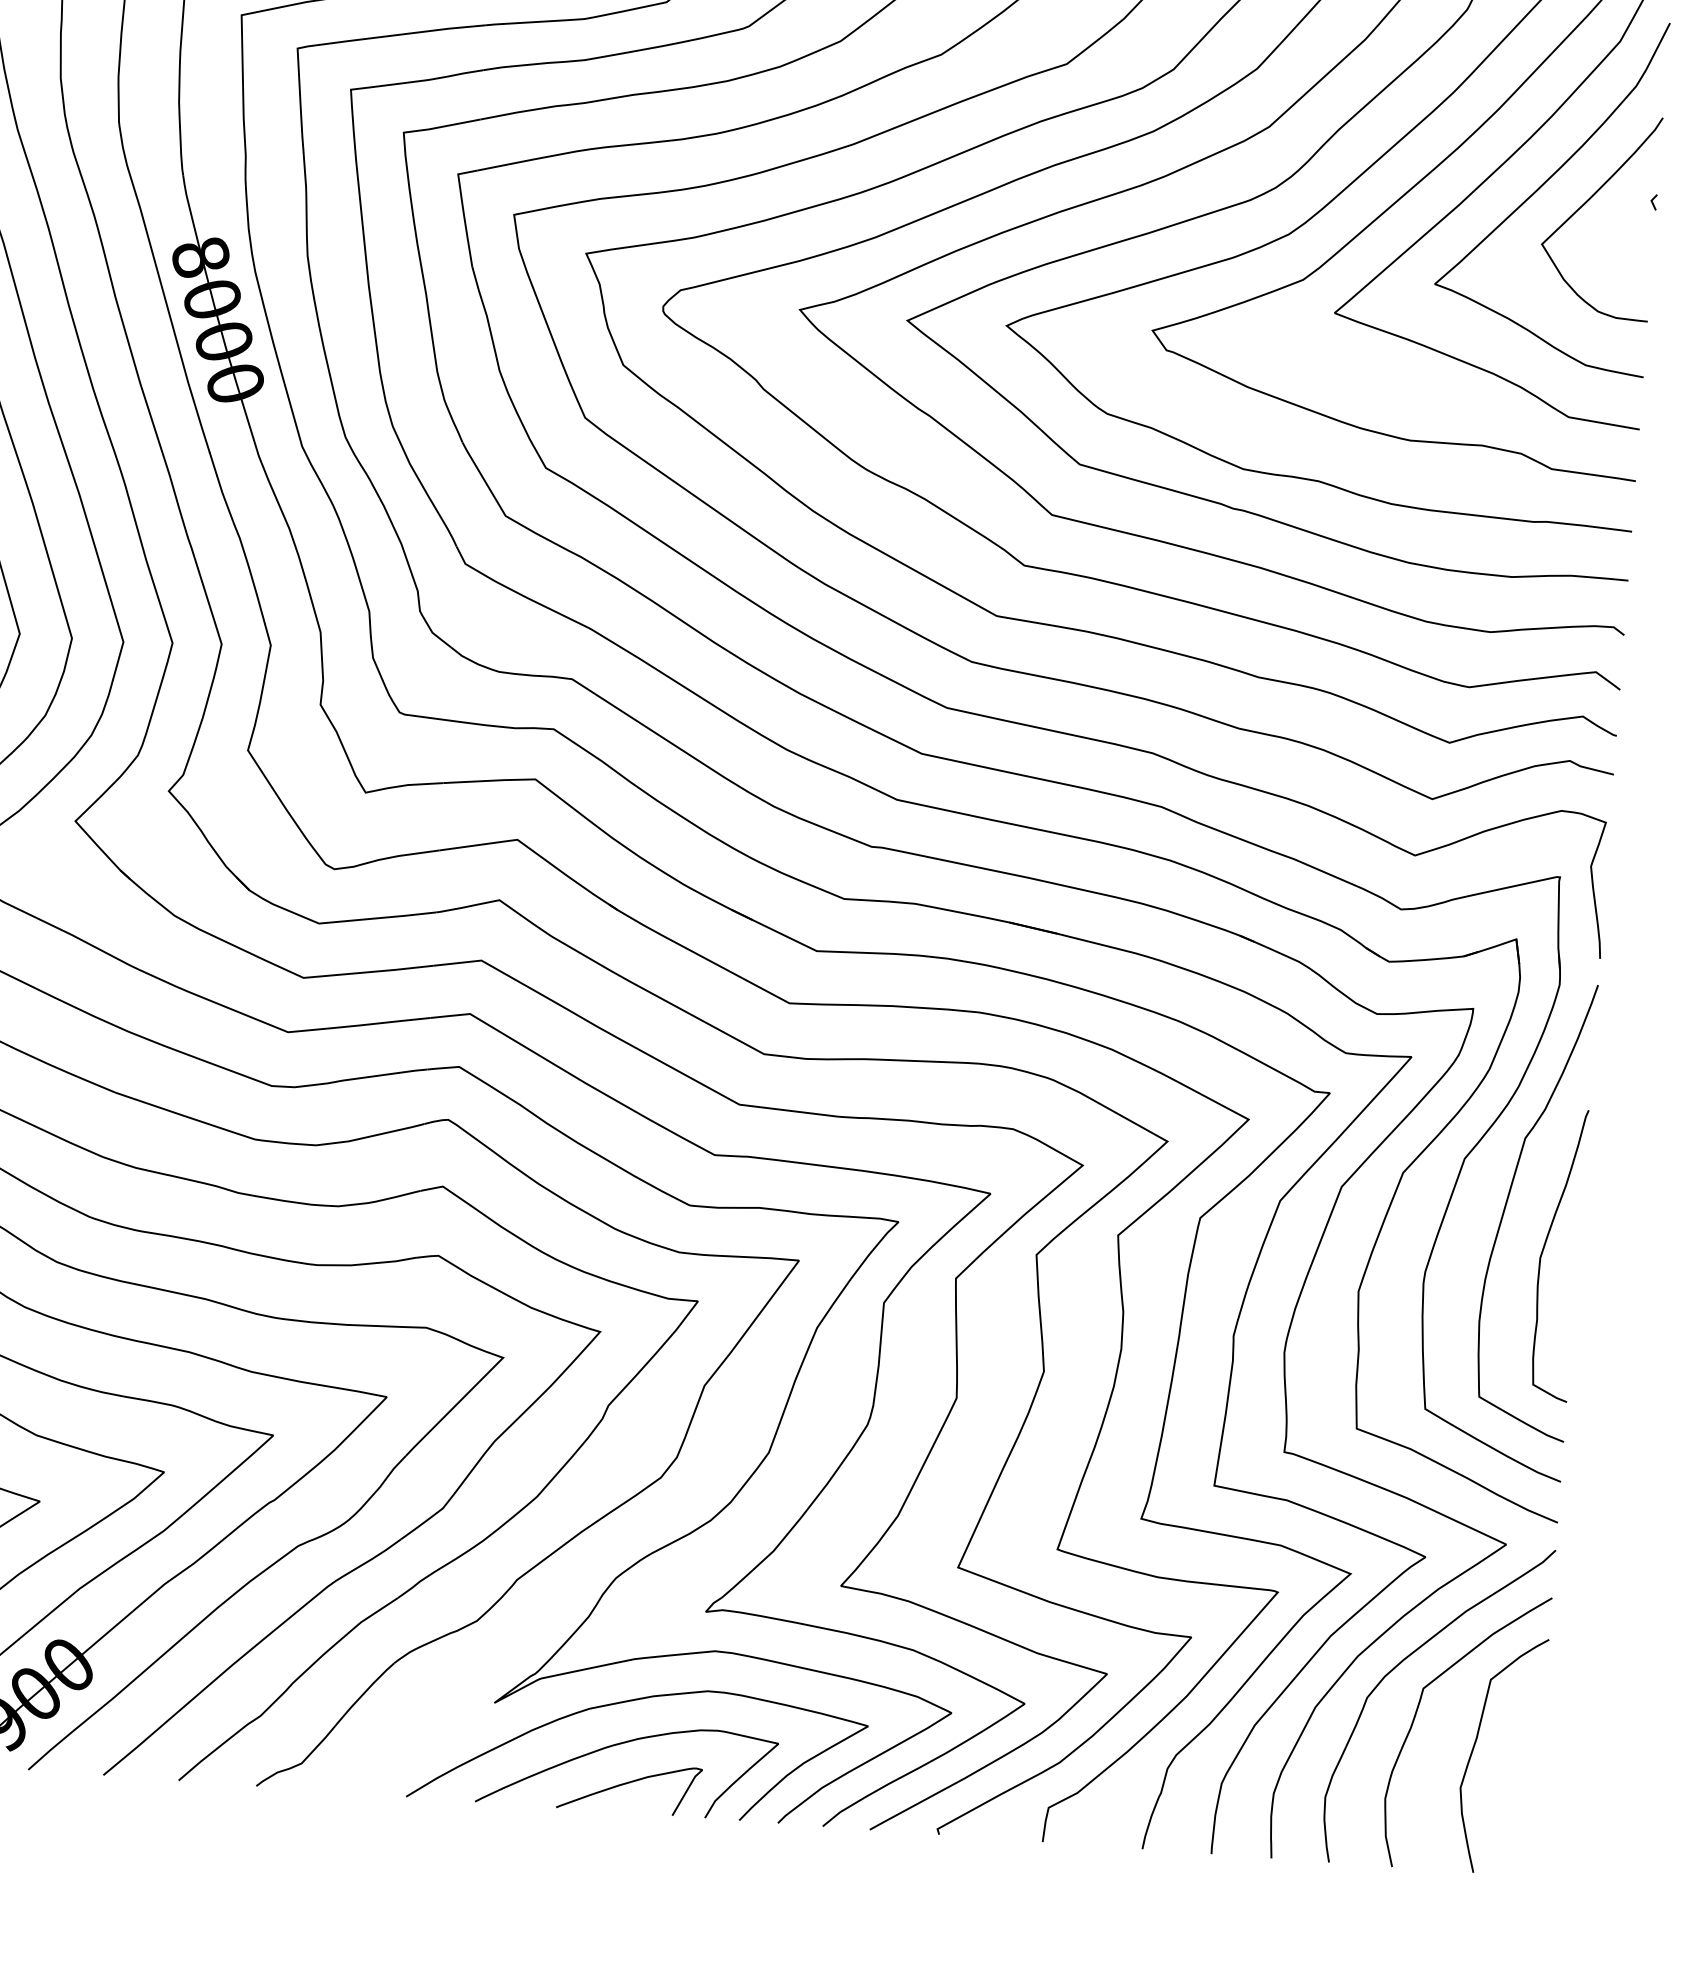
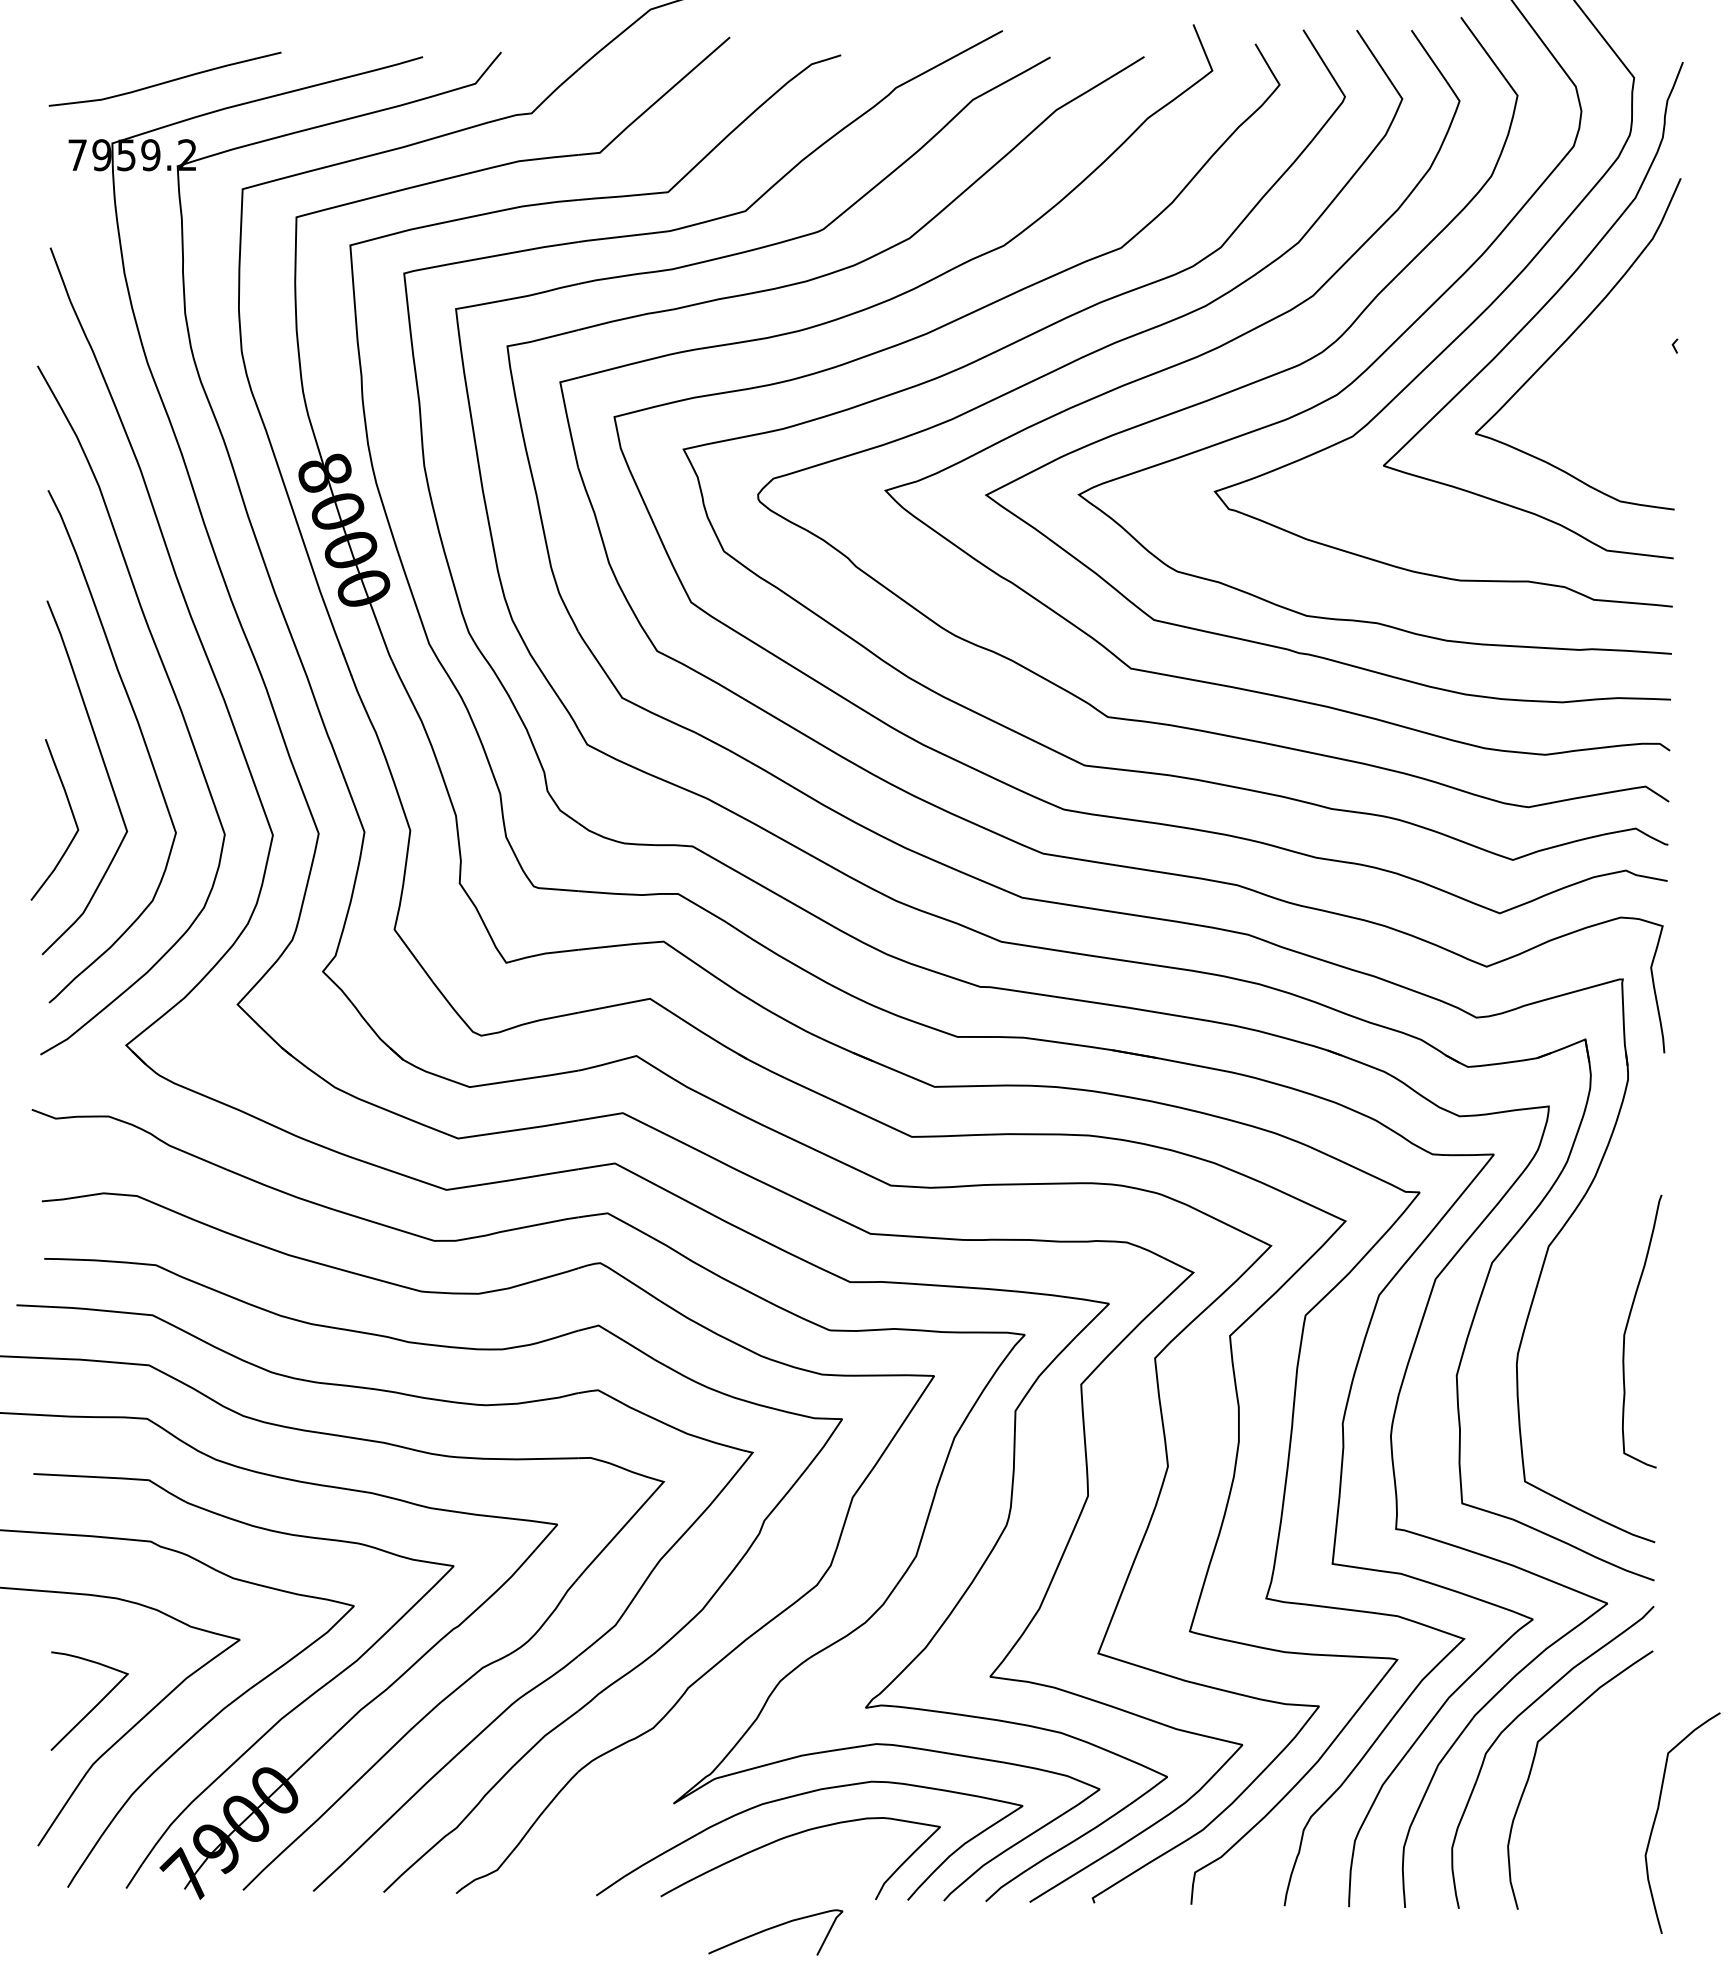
curve: (1587, 202) -> (1613, 349), removed
curve: (1508, 1200) -> (1591, 1283), removed
curve: (1475, 1744) -> (1657, 1814), moved
curve: (627, 1784) -> (773, 1928), moved

